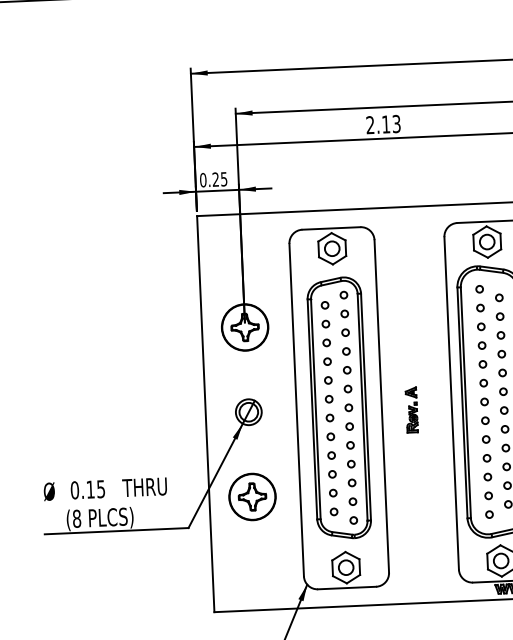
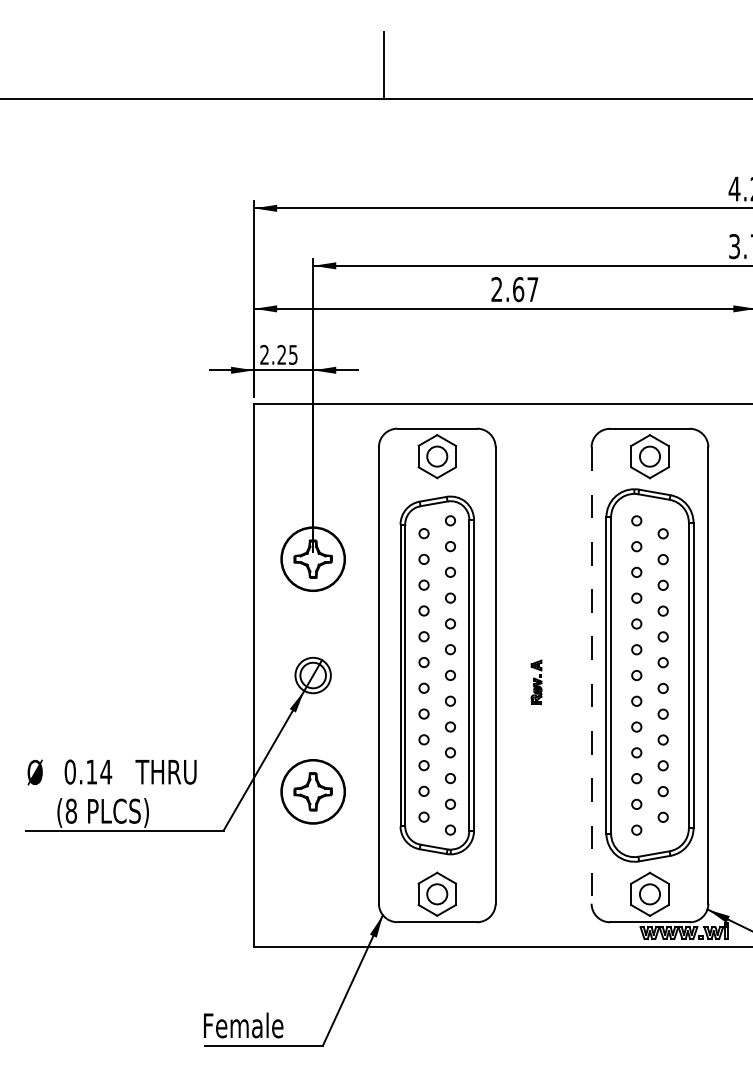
text: (391, 124) -> (525, 289), 2.13 -> 2.67
text: (203, 179) -> (264, 354), 0.25 -> 2.25
line: (451, 404) -> (591, 676), solid -> dashed
part: (411, 409) -> (536, 681), size x0.7
text: (101, 489) -> (106, 772), 0.15 -> 0.14

